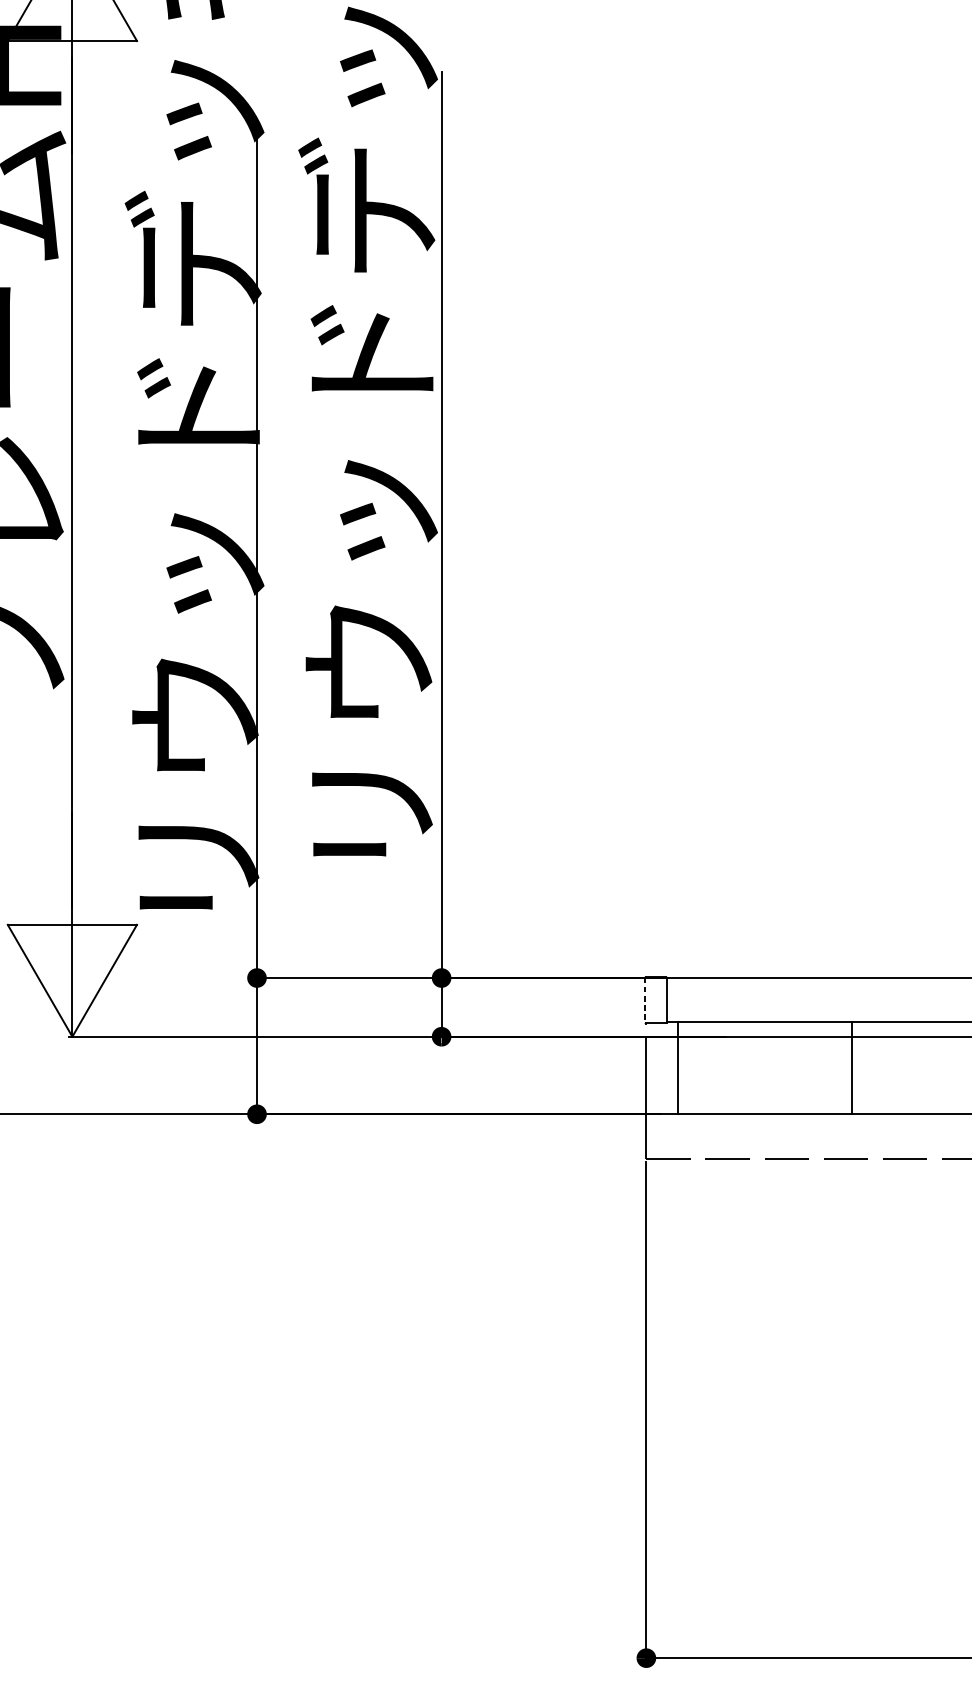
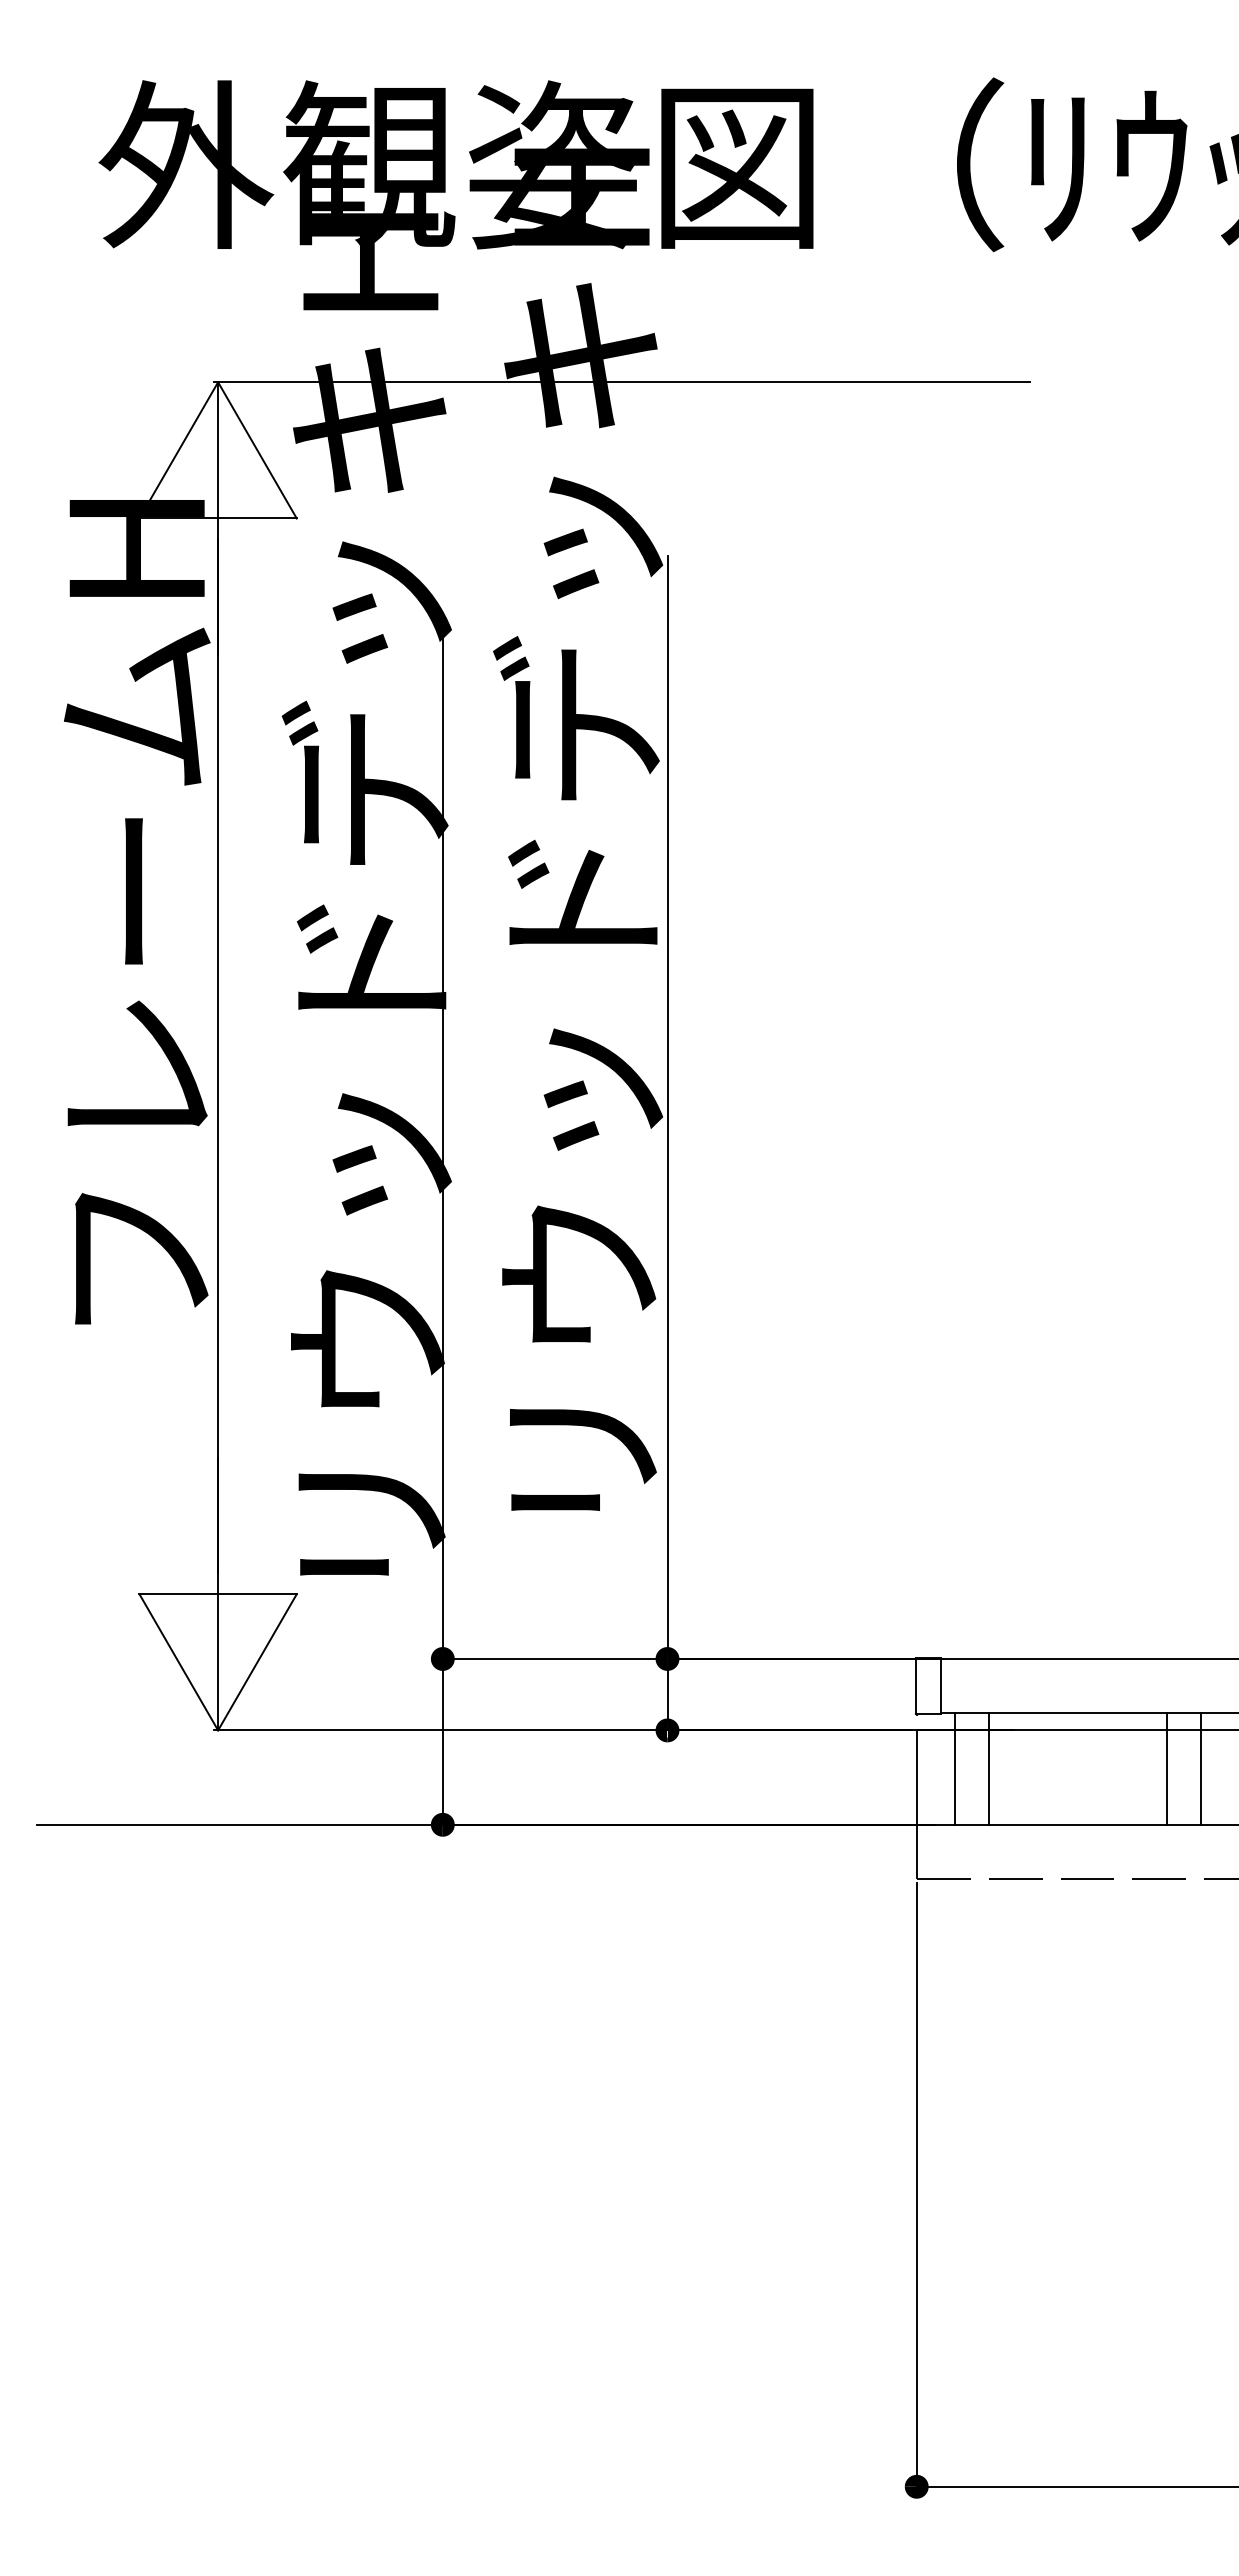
line: (645, 1000) -> (915, 1686), dashed -> solid
line: (705, 1068) -> (988, 1768), added
line: (879, 1068) -> (1200, 1768), added

